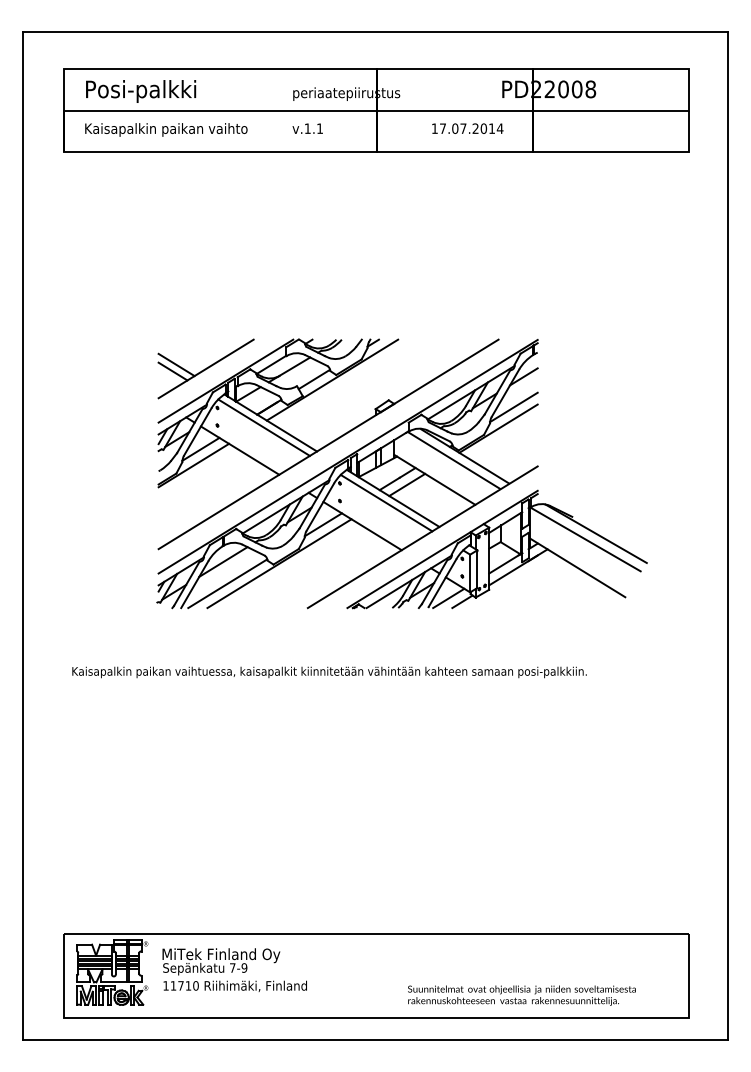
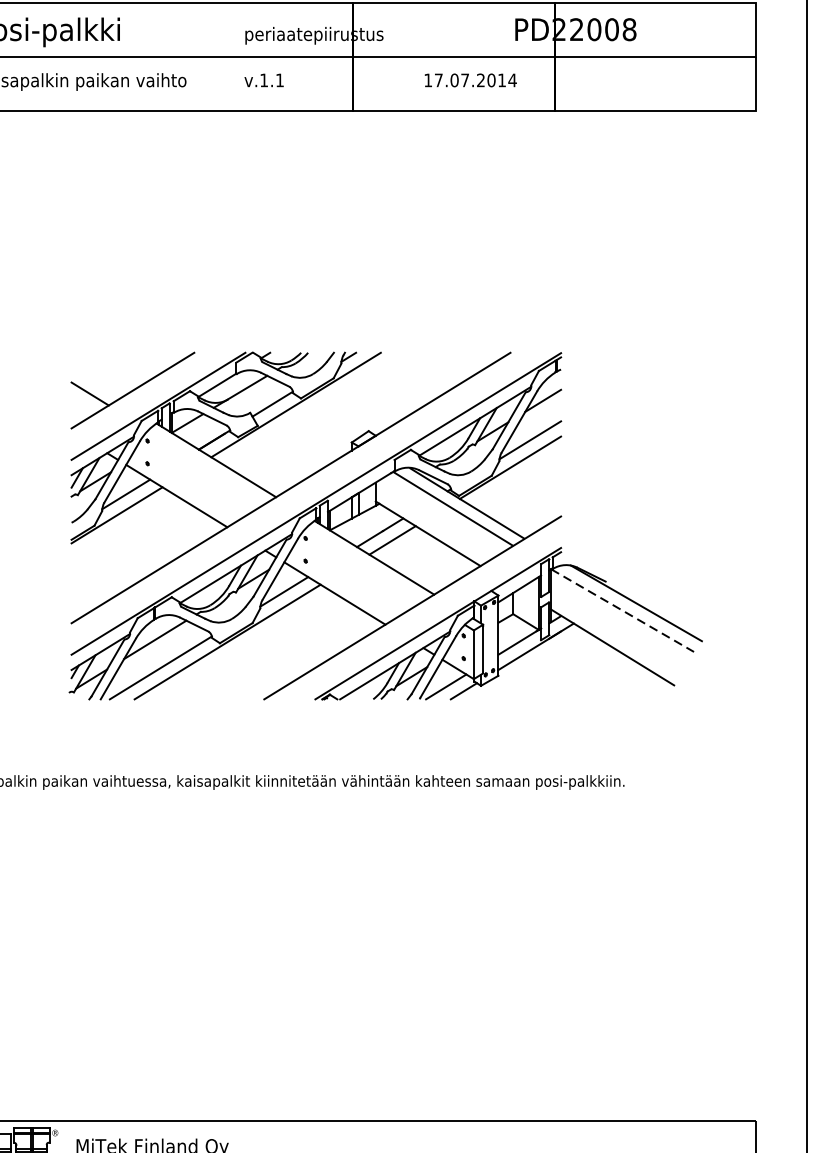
line: (176, 364) -> (94, 384), removed
line: (263, 427) -> (206, 466), removed
line: (386, 502) -> (365, 563), removed
line: (585, 539) -> (622, 610), solid -> dashed

